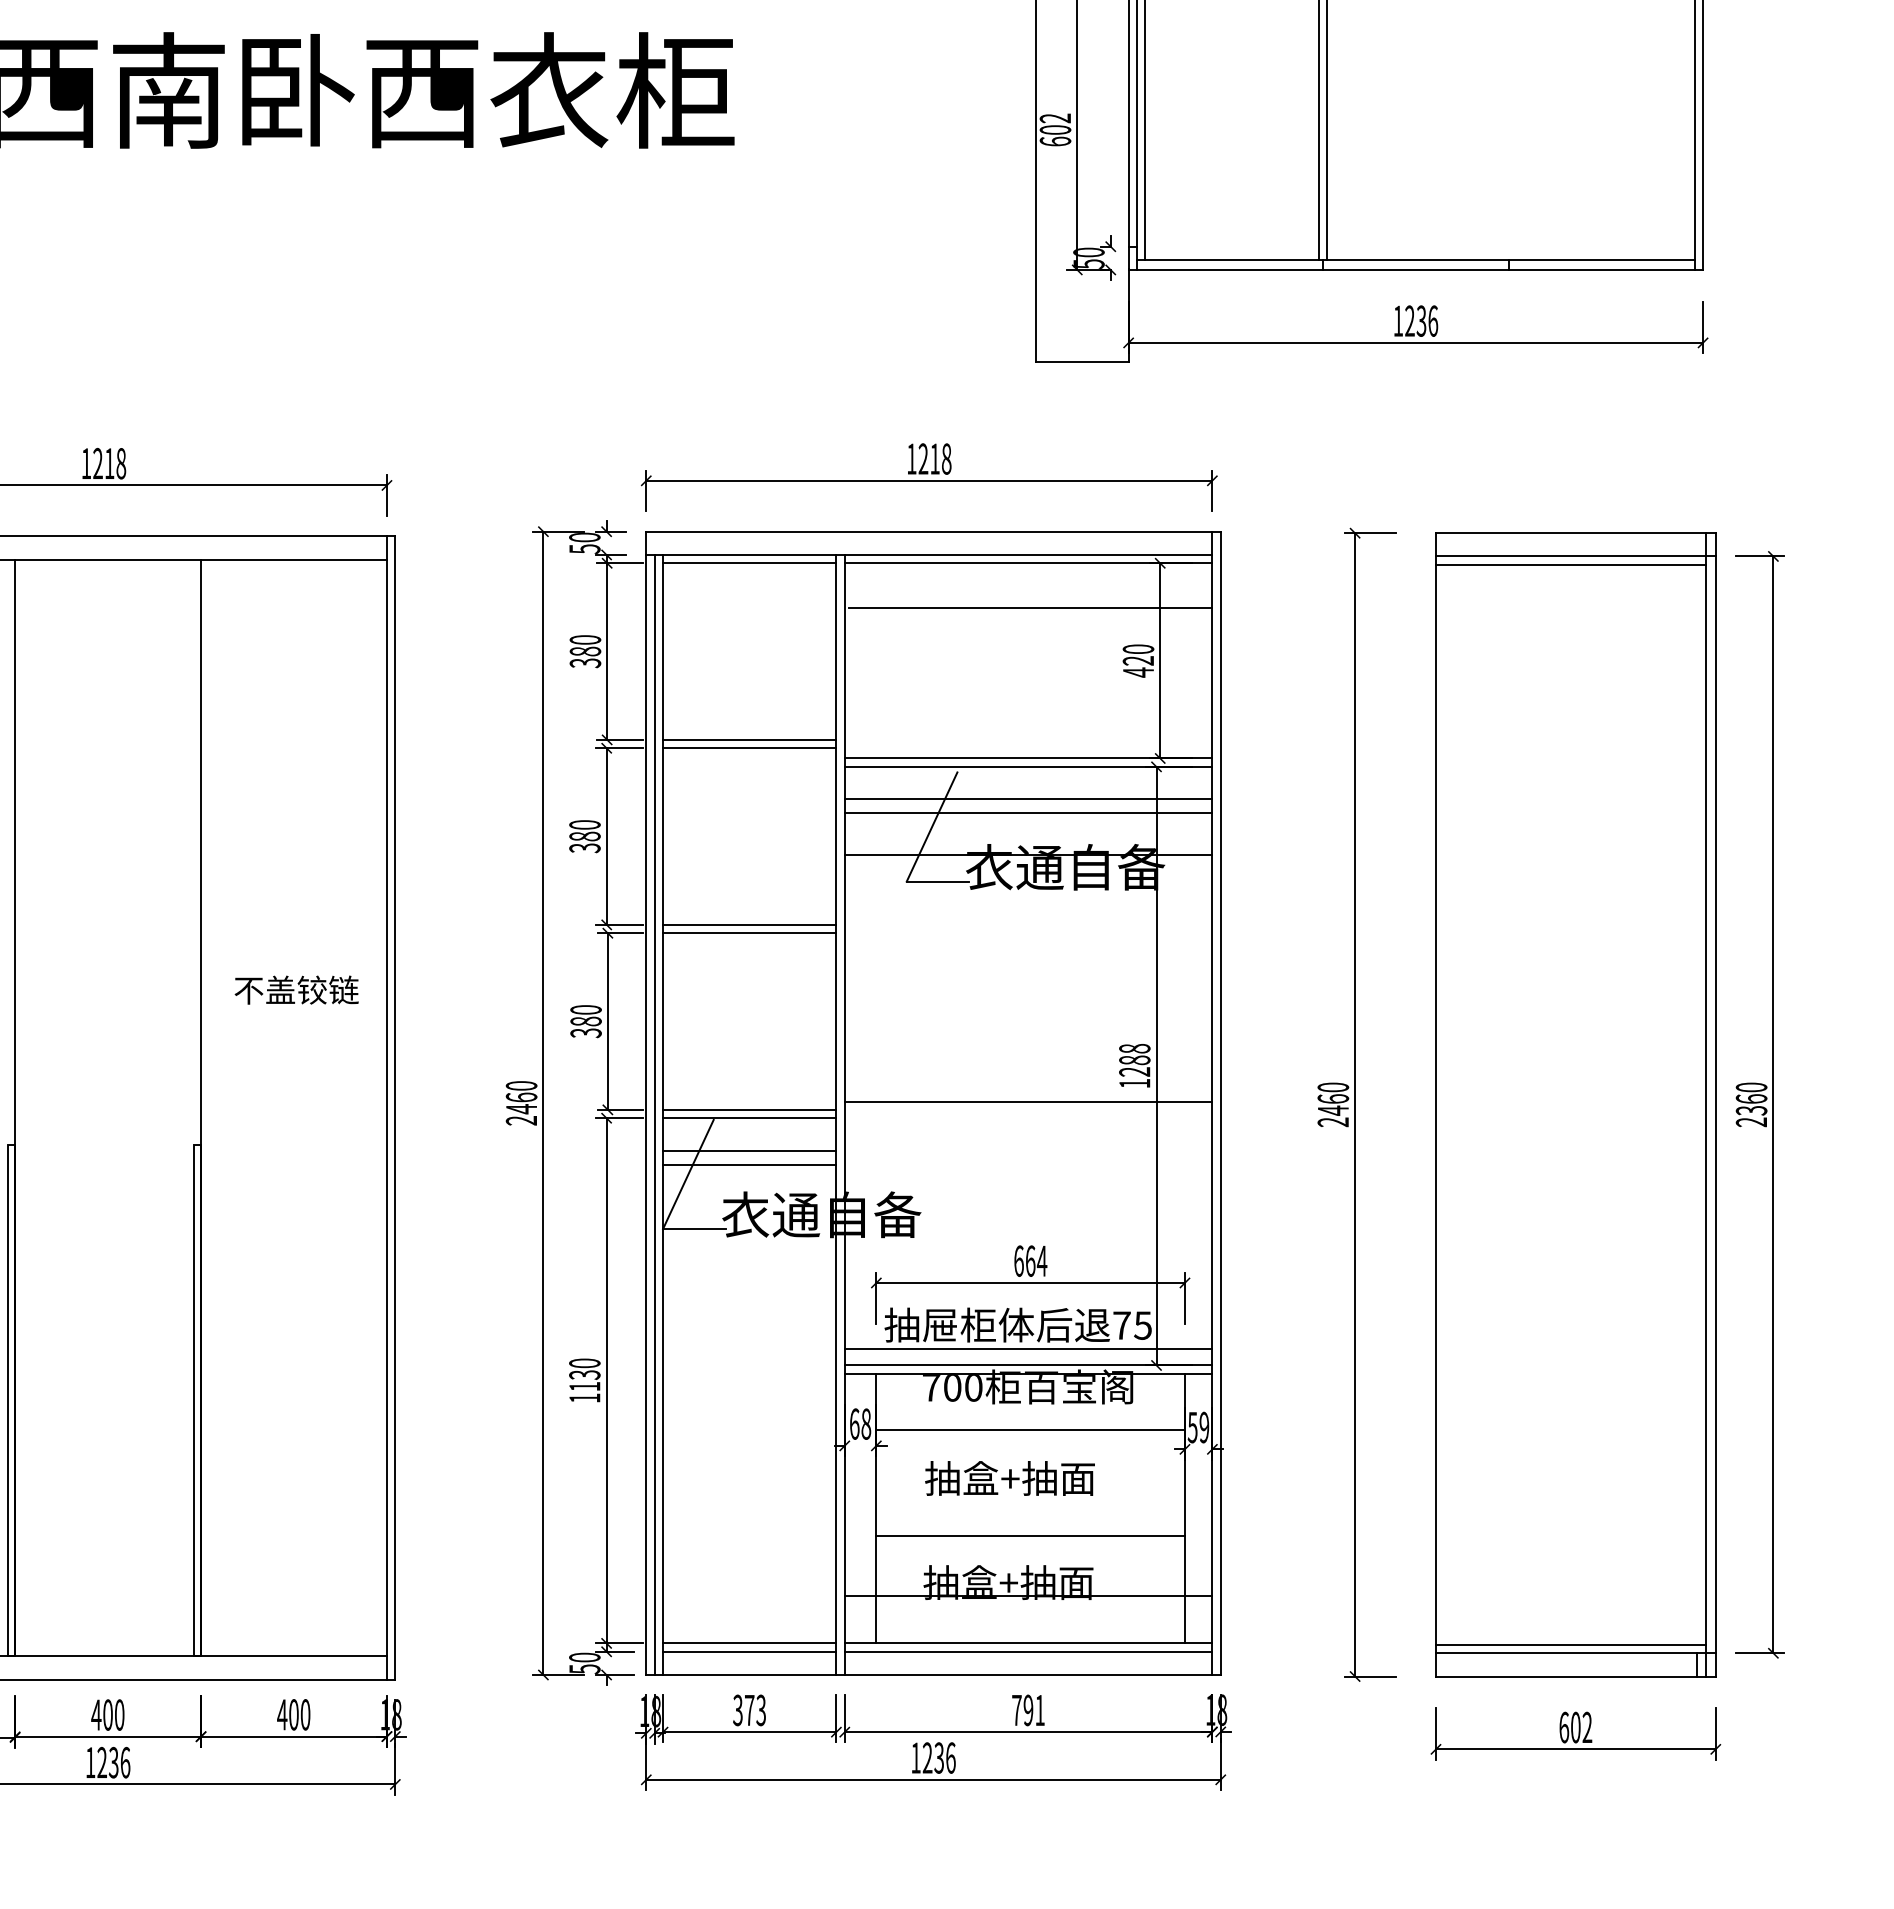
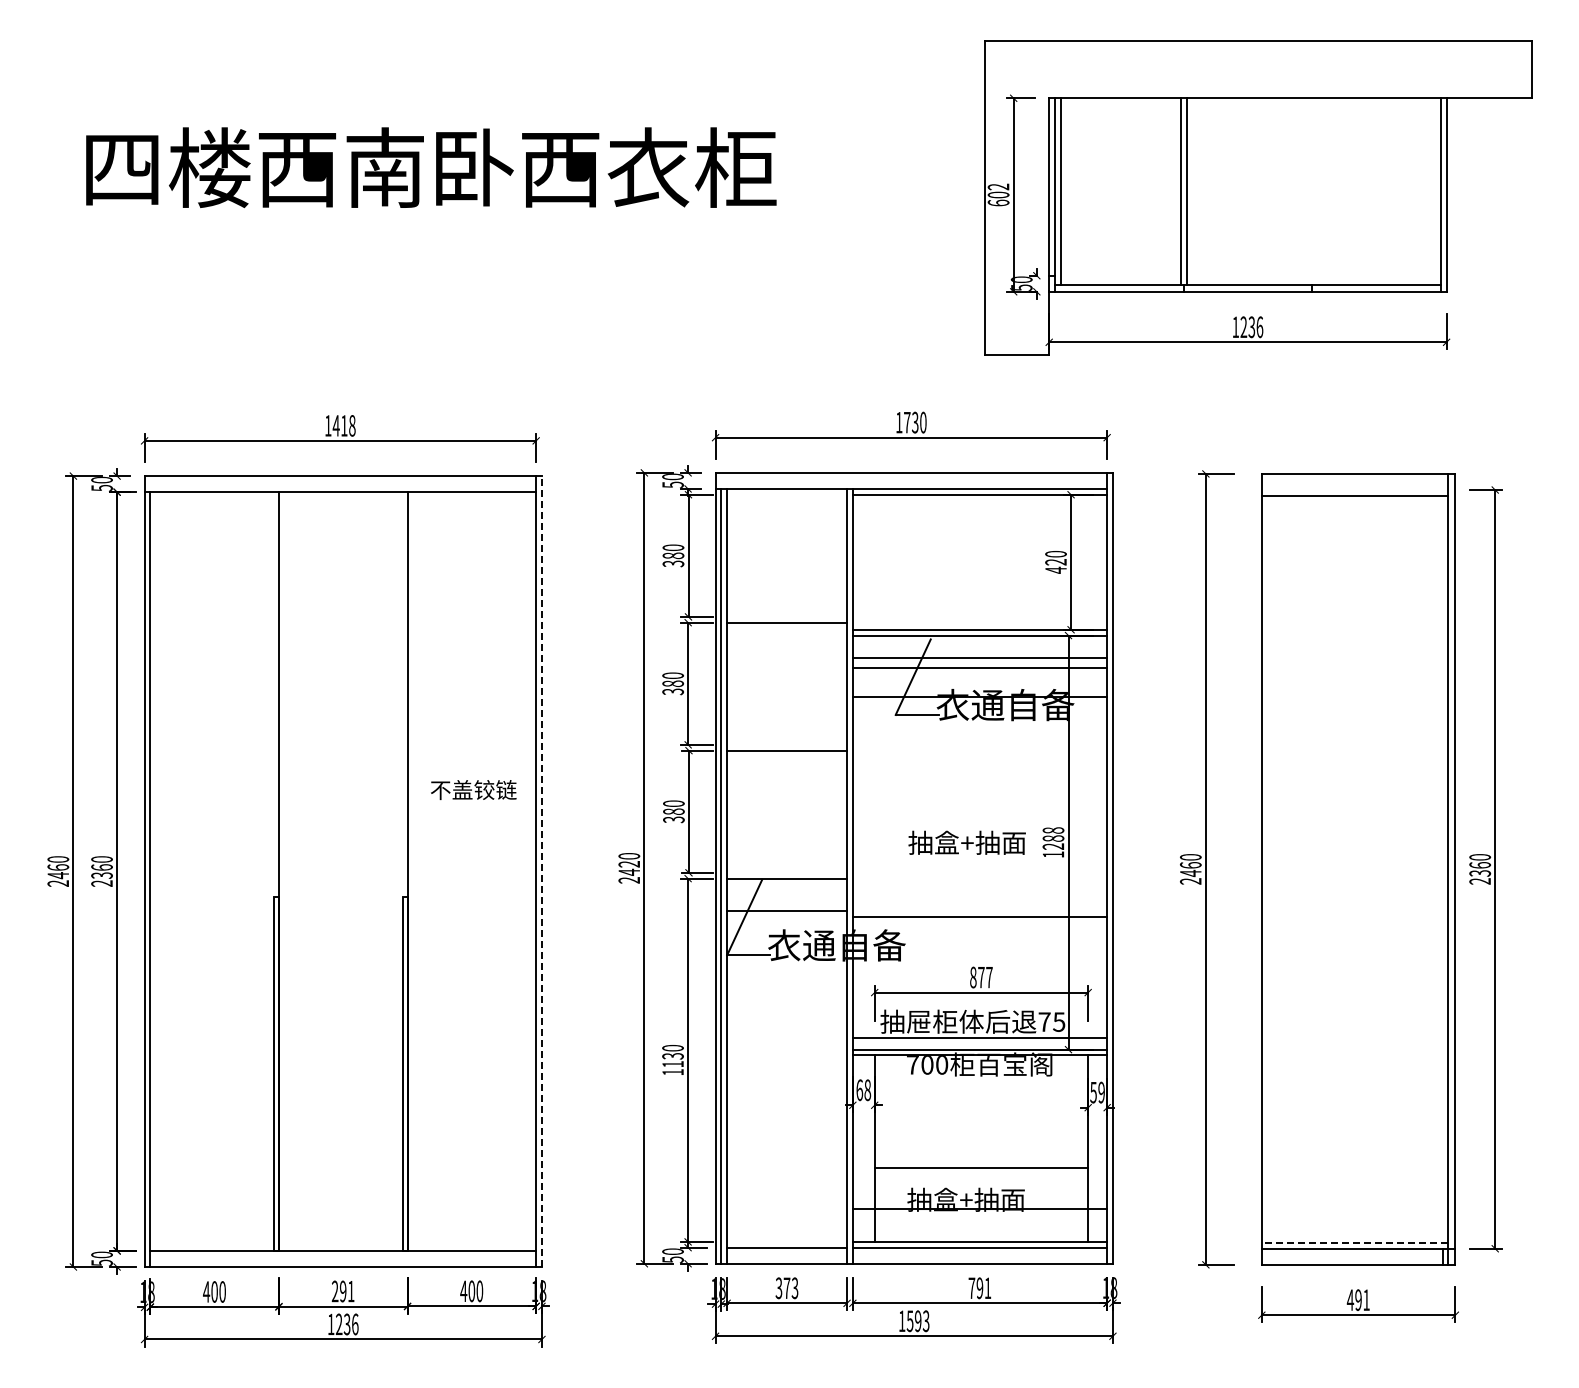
text: (935, 458) -> (915, 422), 1218 -> 1730
text: (96, 463) -> (335, 425), 1218 -> 1418
line: (1575, 557) -> (1358, 490), removed
line: (750, 562) -> (787, 494), removed
line: (1030, 607) -> (981, 525), removed
line: (750, 739) -> (787, 616), removed
line: (750, 924) -> (787, 744), removed
text: (521, 1097) -> (629, 864), 2460 -> 2420
line: (1027, 1102) -> (979, 917), moved
line: (394, 1107) -> (541, 871), solid -> dashed
line: (750, 1109) -> (787, 872), removed
line: (750, 1151) -> (787, 901), removed
text: (1030, 1261) -> (981, 977), 664 -> 877
line: (1030, 1430) -> (981, 1094), removed
text: (1009, 1477) -> (966, 842), moved
line: (750, 1642) -> (787, 1241), removed
line: (1569, 1644) -> (1354, 1242), solid -> dashed
text: (107, 1715) -> (342, 1291), 400 -> 291
text: (1574, 1726) -> (1357, 1299), 602 -> 491
text: (938, 1758) -> (917, 1321), 1236 -> 1593

